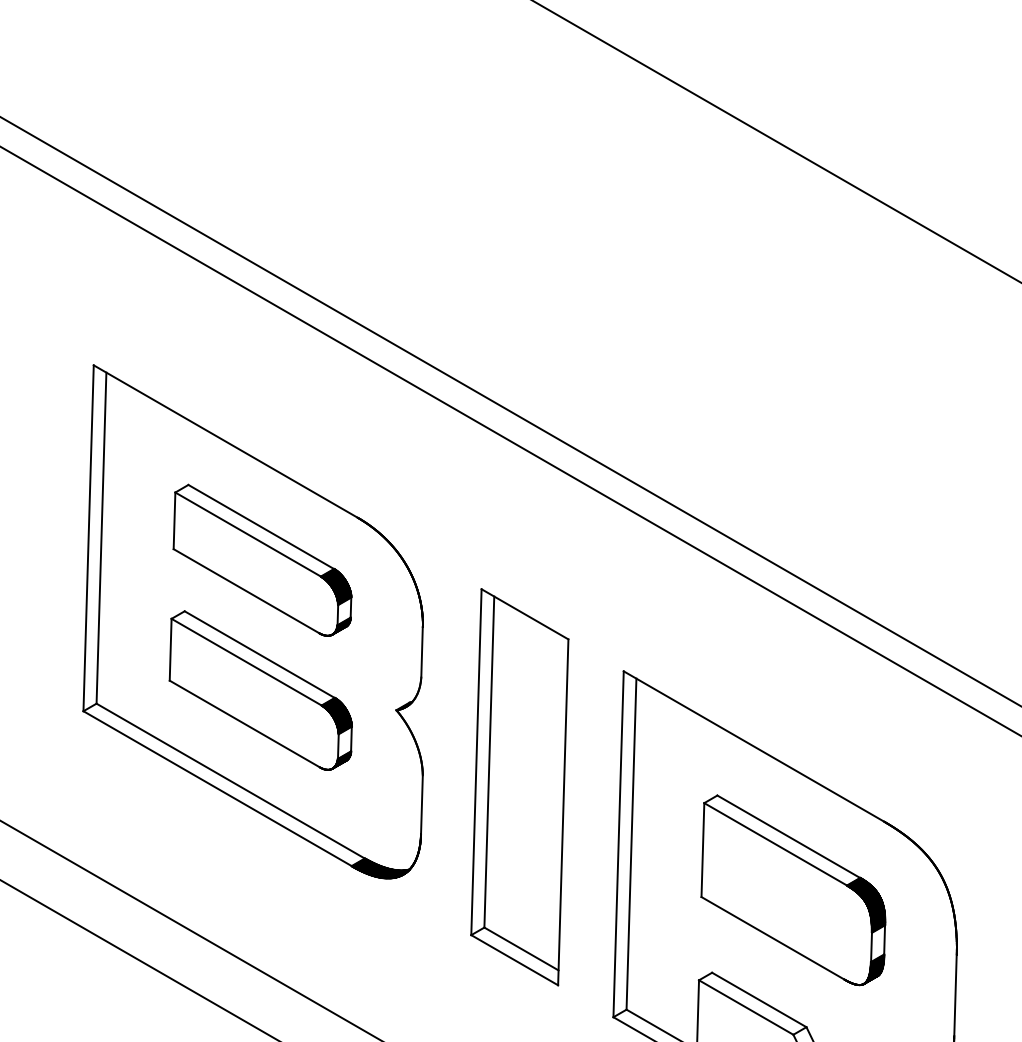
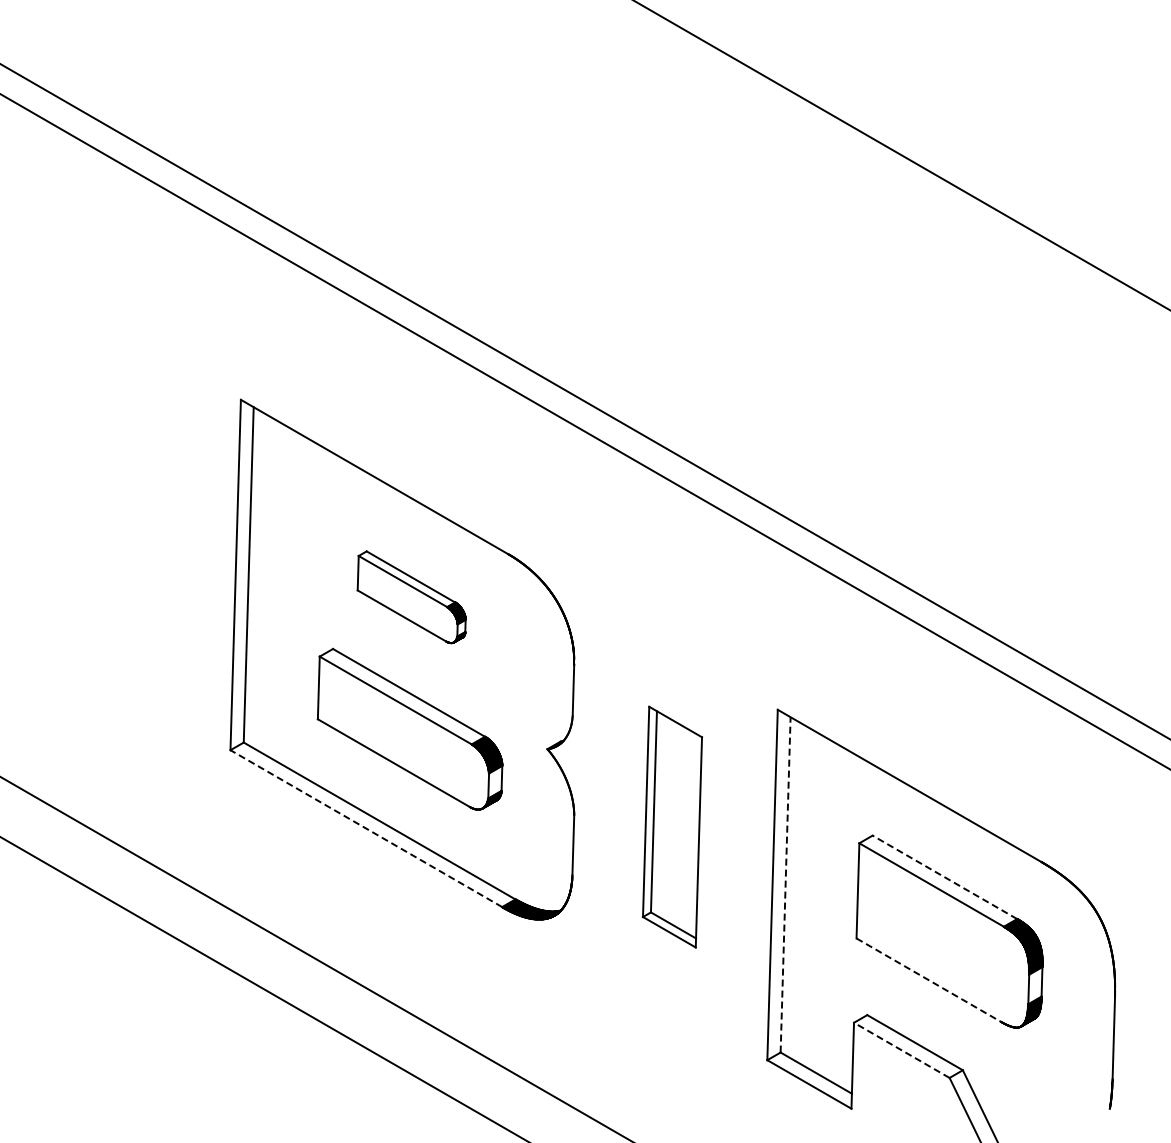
part: (262, 559) -> (411, 596), size x0.6
part: (519, 786) -> (672, 826), size x0.6
line: (217, 788) -> (366, 828), solid -> dashed
line: (788, 836) -> (944, 877), solid -> dashed
line: (631, 843) -> (785, 884), solid -> dashed
line: (773, 938) -> (929, 980), solid -> dashed
line: (745, 1007) -> (901, 1050), solid -> dashed

